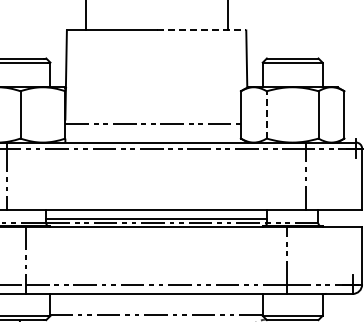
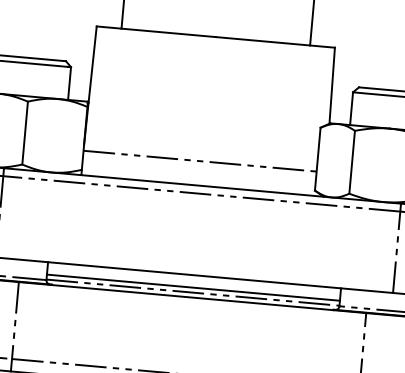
line: (201, 30) -> (275, 42), dashed -> solid
line: (266, 114) -> (351, 161), dashed -> solid

